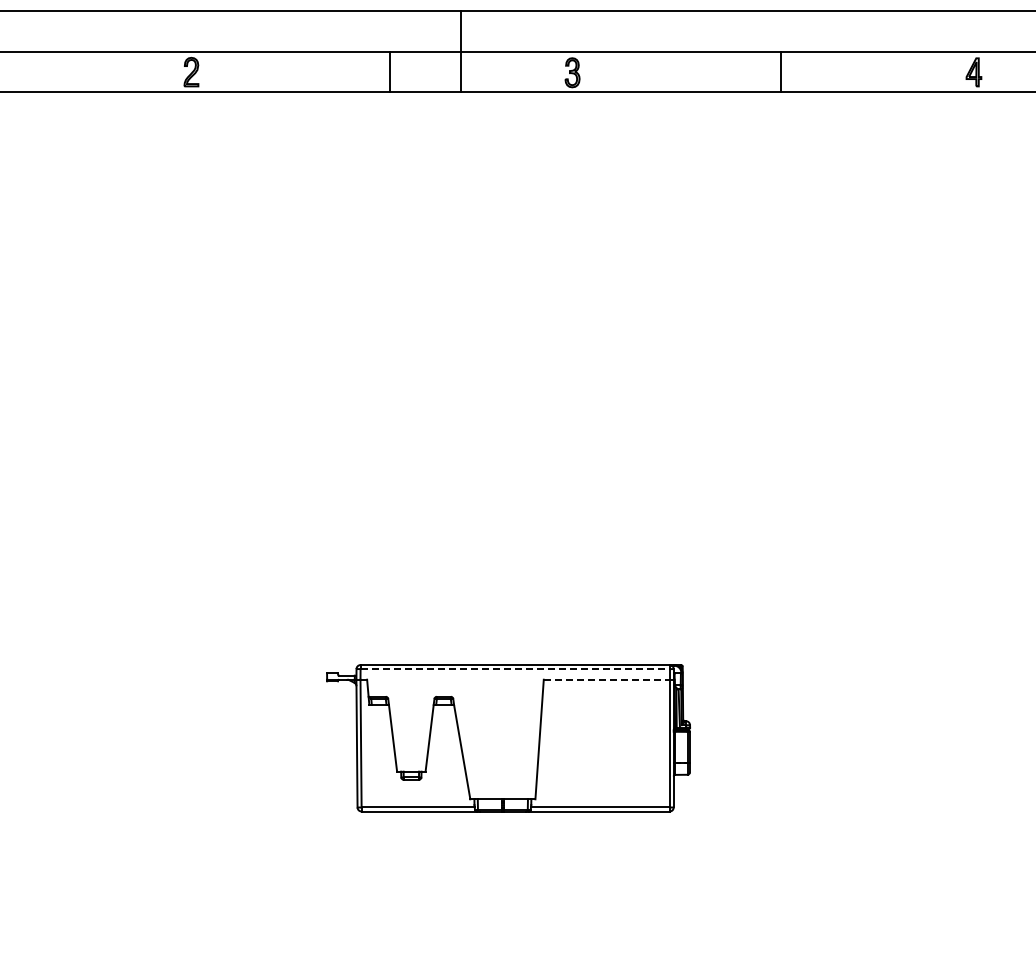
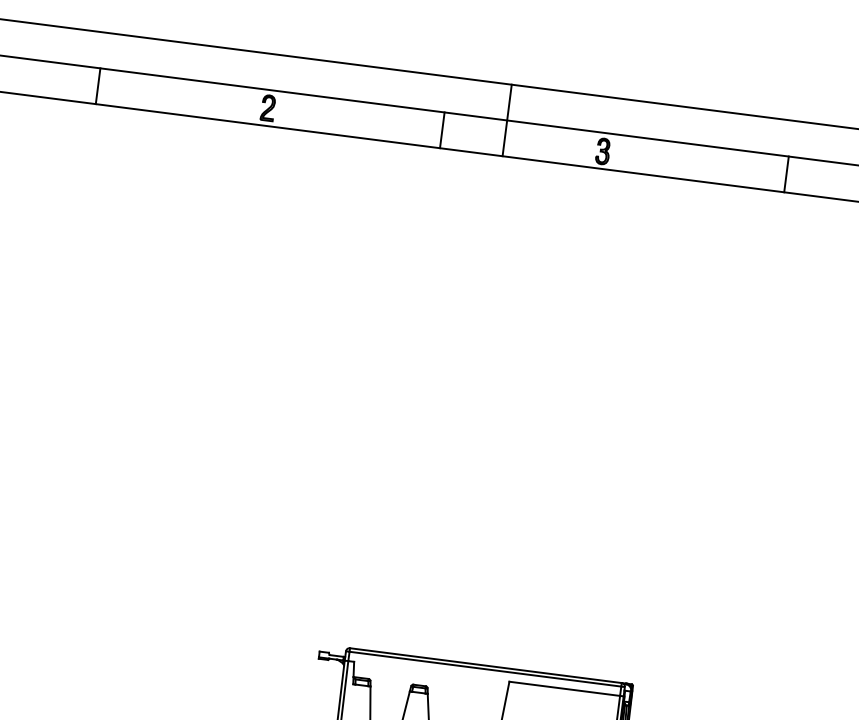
line: (515, 669) -> (485, 669), dashed -> solid
line: (606, 679) -> (564, 688), dashed -> solid

